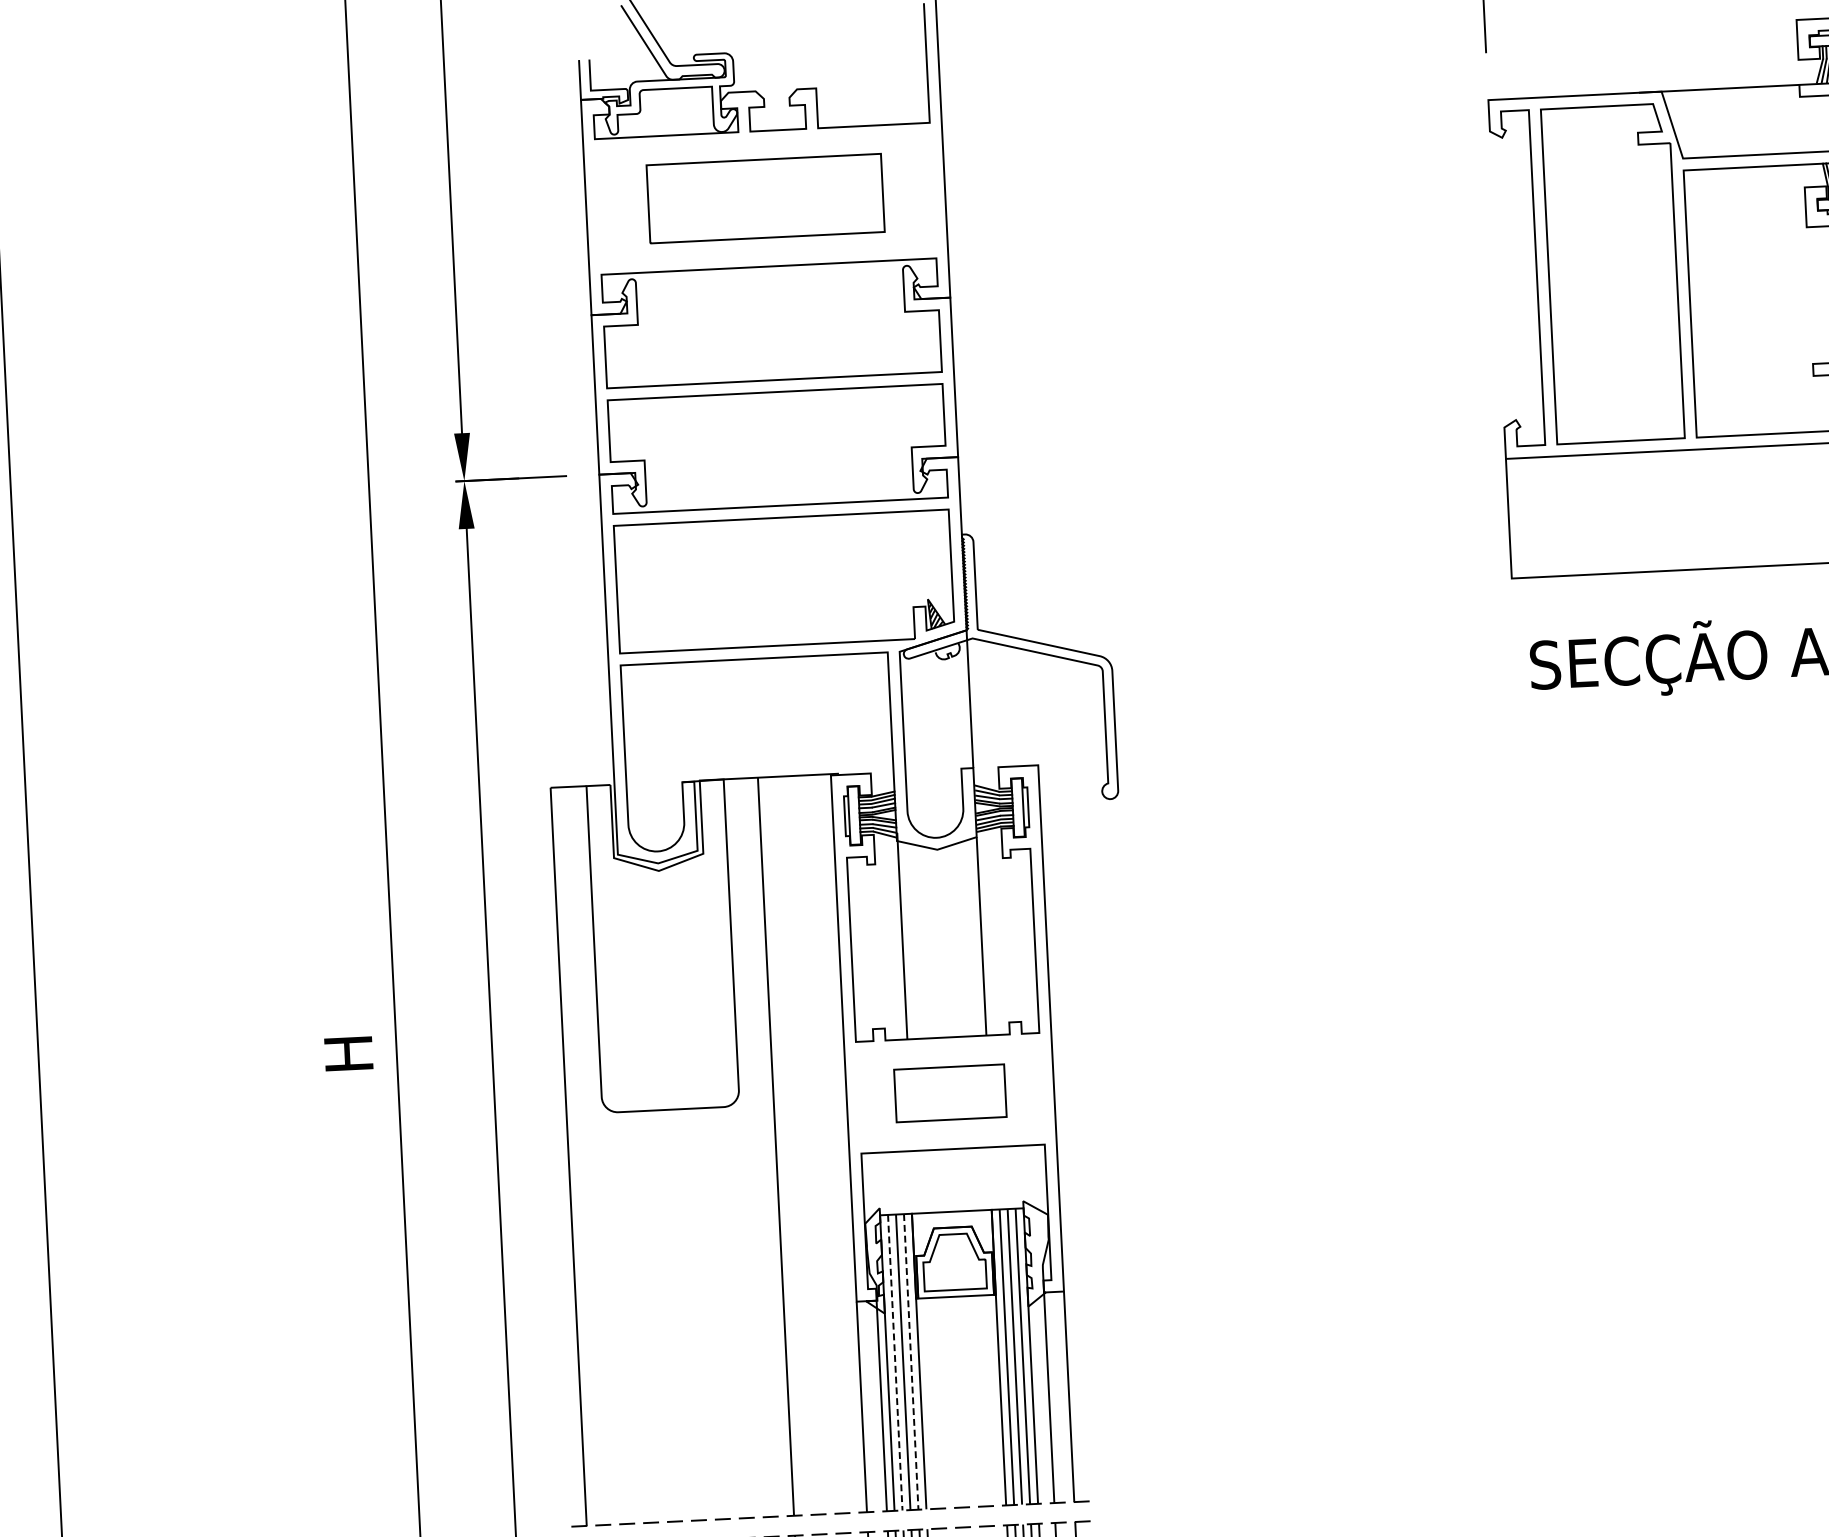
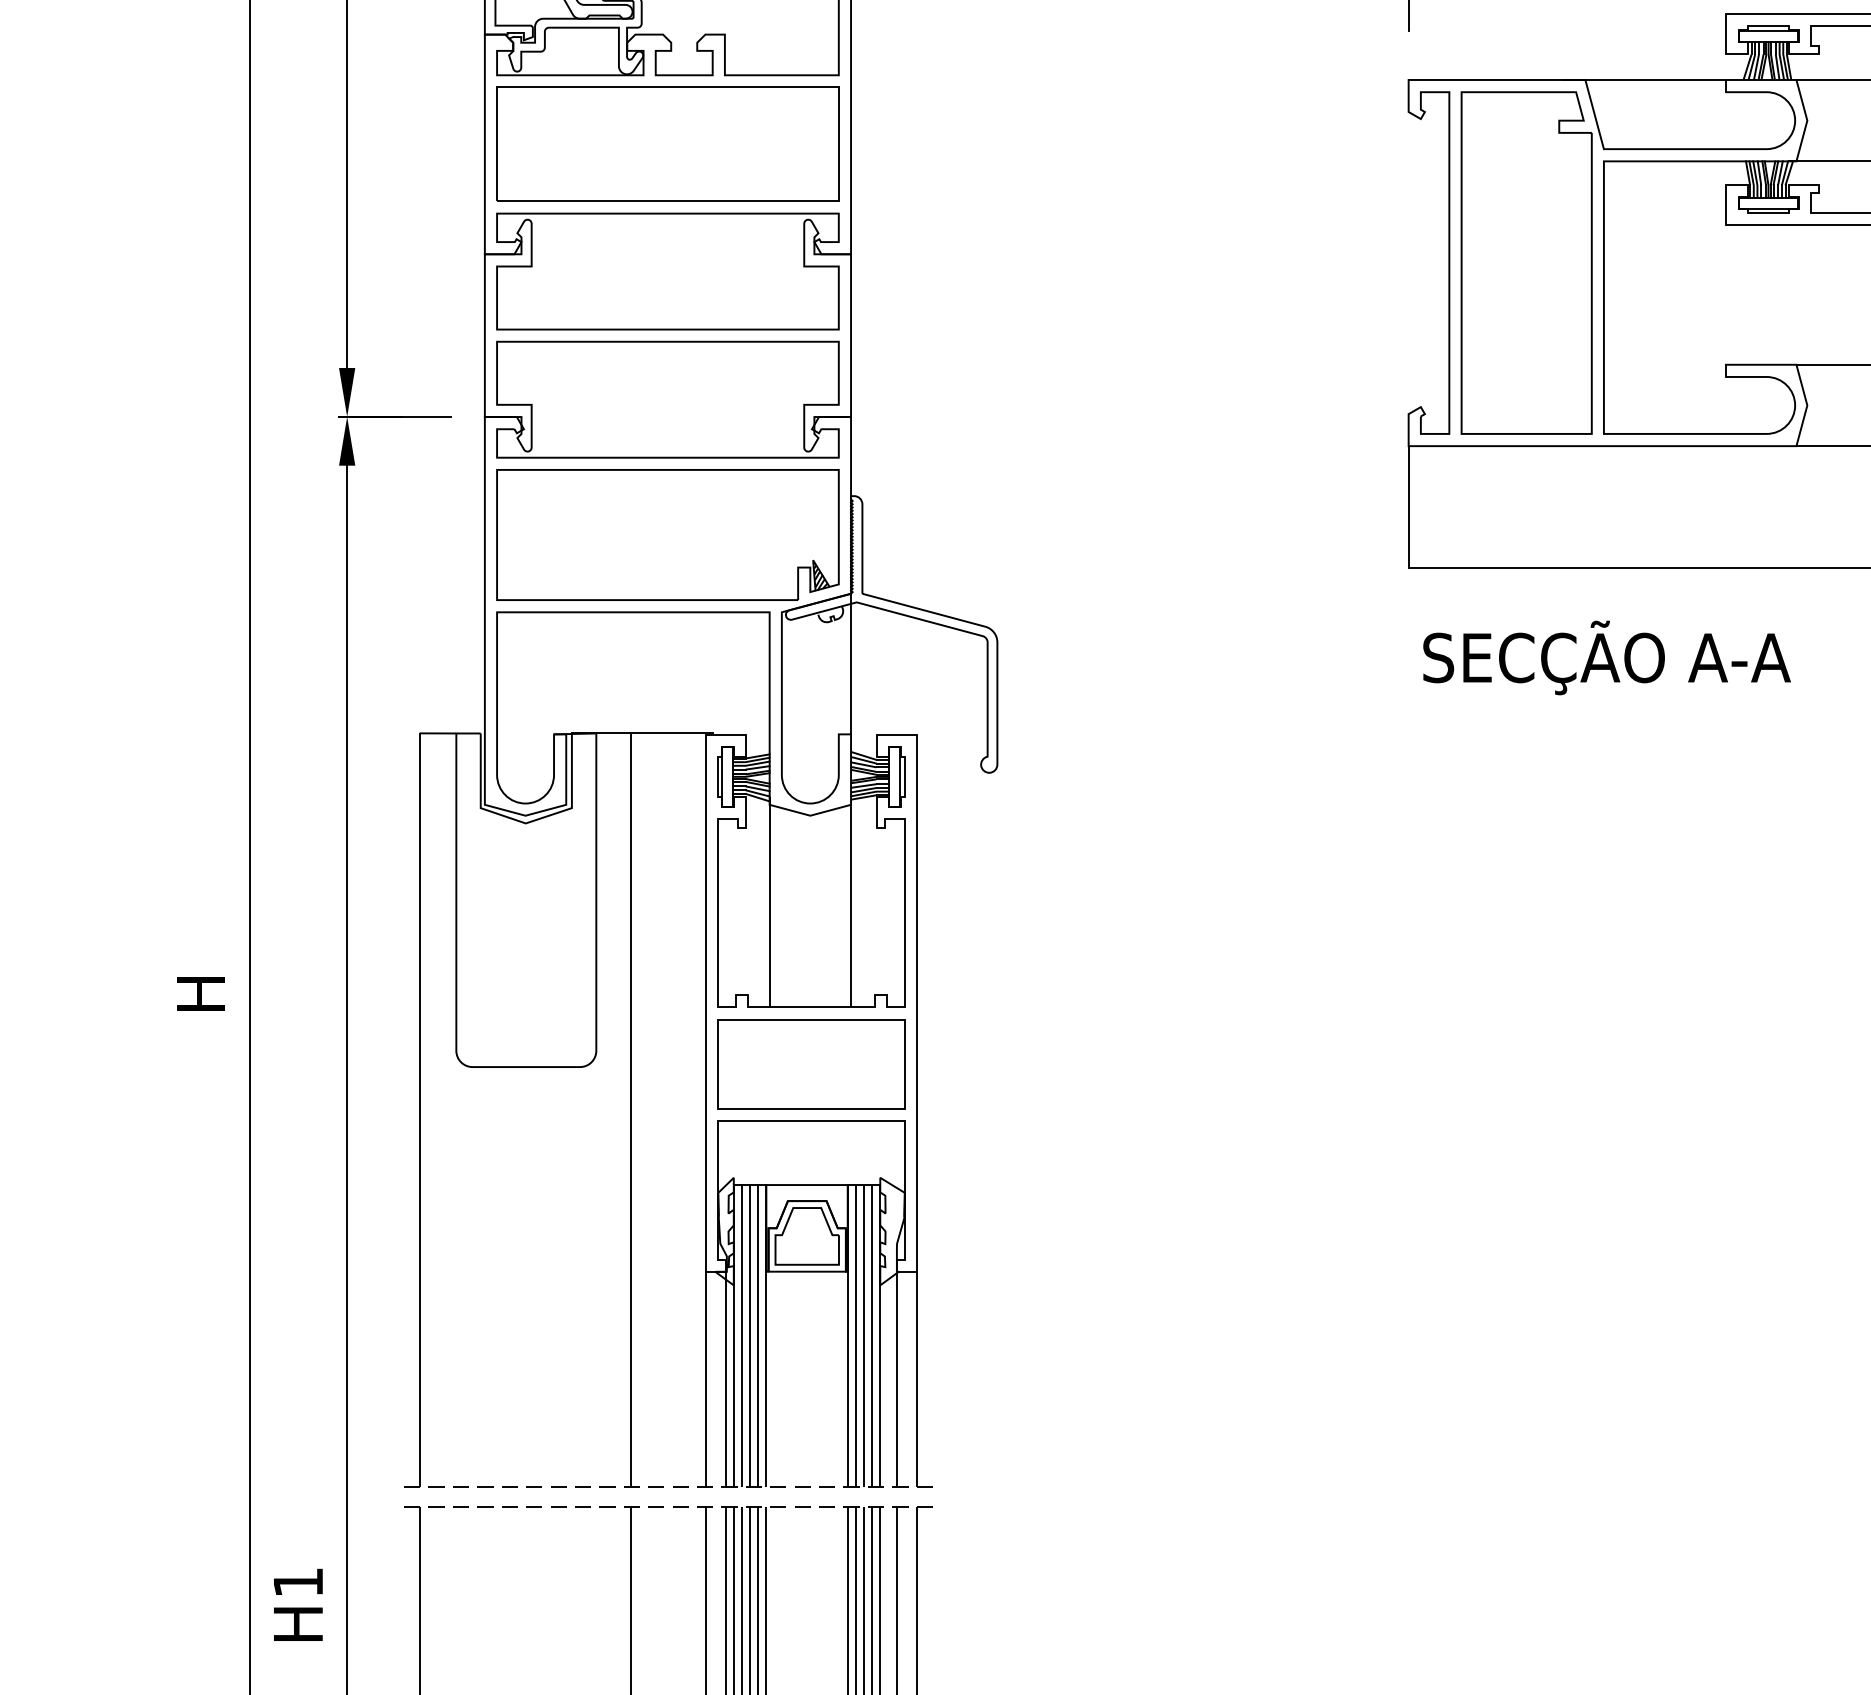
part: (765, 197) -> (667, 143), size x1.43
part: (950, 1093) -> (811, 1064), size x1.67
line: (911, 1361) -> (758, 1335), dashed -> solid
line: (894, 1362) -> (741, 1335), dashed -> solid

